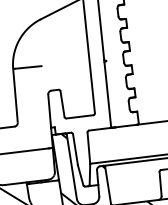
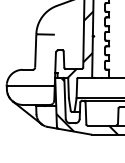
hatch: (86, 76) -> (80, 44), added

